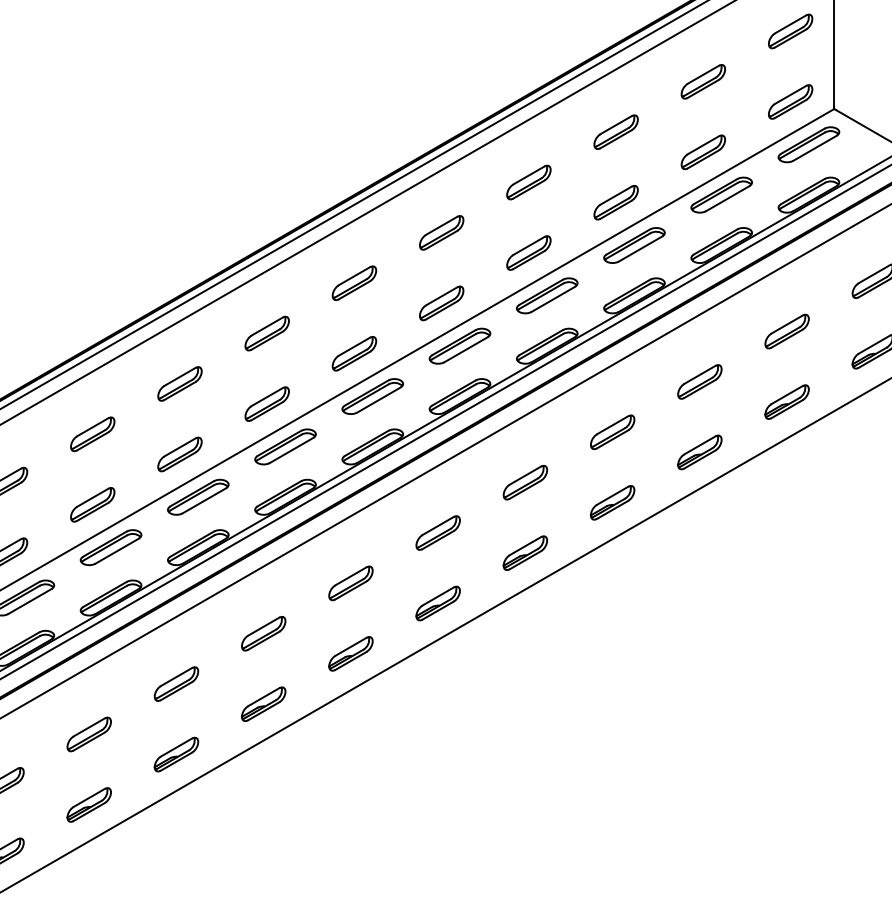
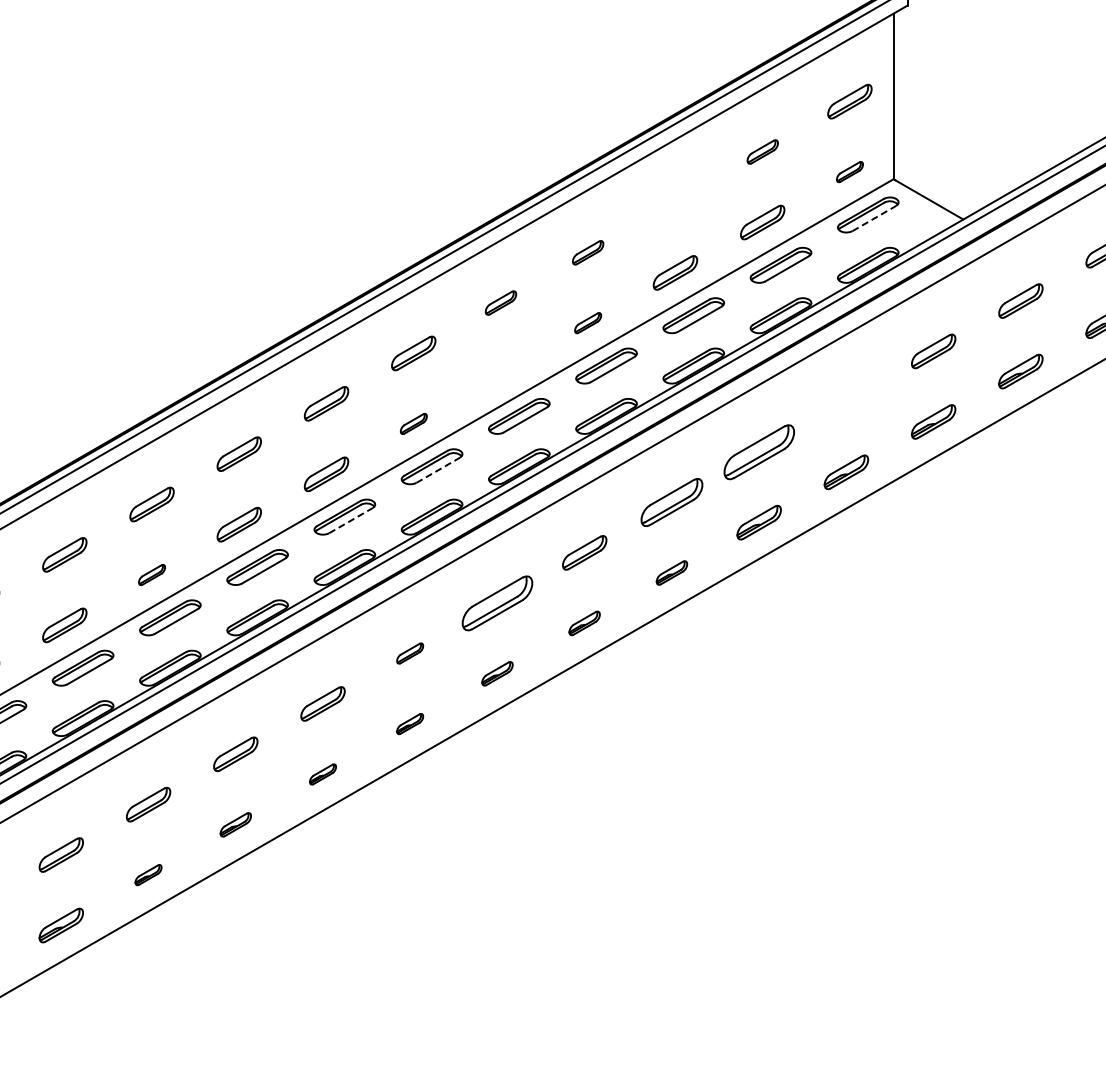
part: (703, 81) -> (762, 151), size x0.7
part: (790, 101) -> (849, 171), size x0.6
part: (616, 132) -> (675, 202), removed
line: (815, 148) -> (874, 218), solid -> dashed
part: (528, 182) -> (587, 252), size x0.7
part: (441, 232) -> (500, 302), size x0.7
part: (528, 252) -> (587, 322), size x0.6
part: (441, 303) -> (500, 373), removed
part: (787, 331) -> (846, 401), removed
part: (354, 353) -> (413, 423), size x0.6
part: (699, 381) -> (758, 451), size x1.6
line: (379, 400) -> (438, 470), solid -> dashed
part: (612, 432) -> (671, 502), size x1.4
line: (292, 450) -> (351, 520), solid -> dashed
part: (612, 502) -> (671, 572), size x0.7
part: (92, 504) -> (151, 574), size x0.6
part: (438, 532) -> (497, 602), size x1.6
part: (525, 553) -> (584, 623), size x0.7
part: (350, 583) -> (409, 653), size x0.6
part: (438, 603) -> (497, 673), size x0.7
part: (350, 653) -> (409, 723), size x0.6
part: (263, 704) -> (322, 774), size x0.6
part: (176, 754) -> (235, 824), size x0.7
part: (89, 804) -> (148, 874), size x0.6

